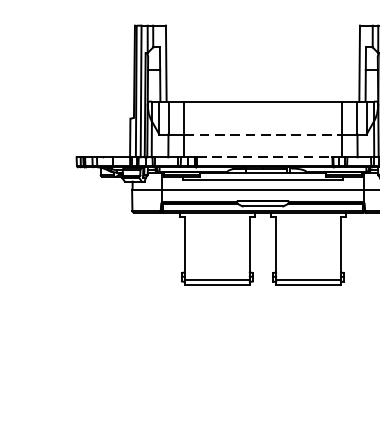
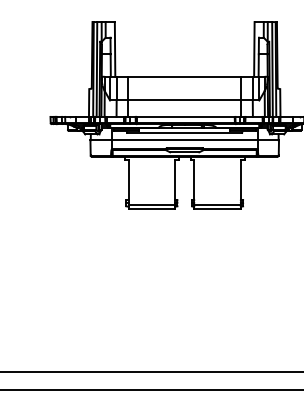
line: (262, 134) -> (184, 100), dashed -> solid
line: (264, 156) -> (185, 116), dashed -> solid

